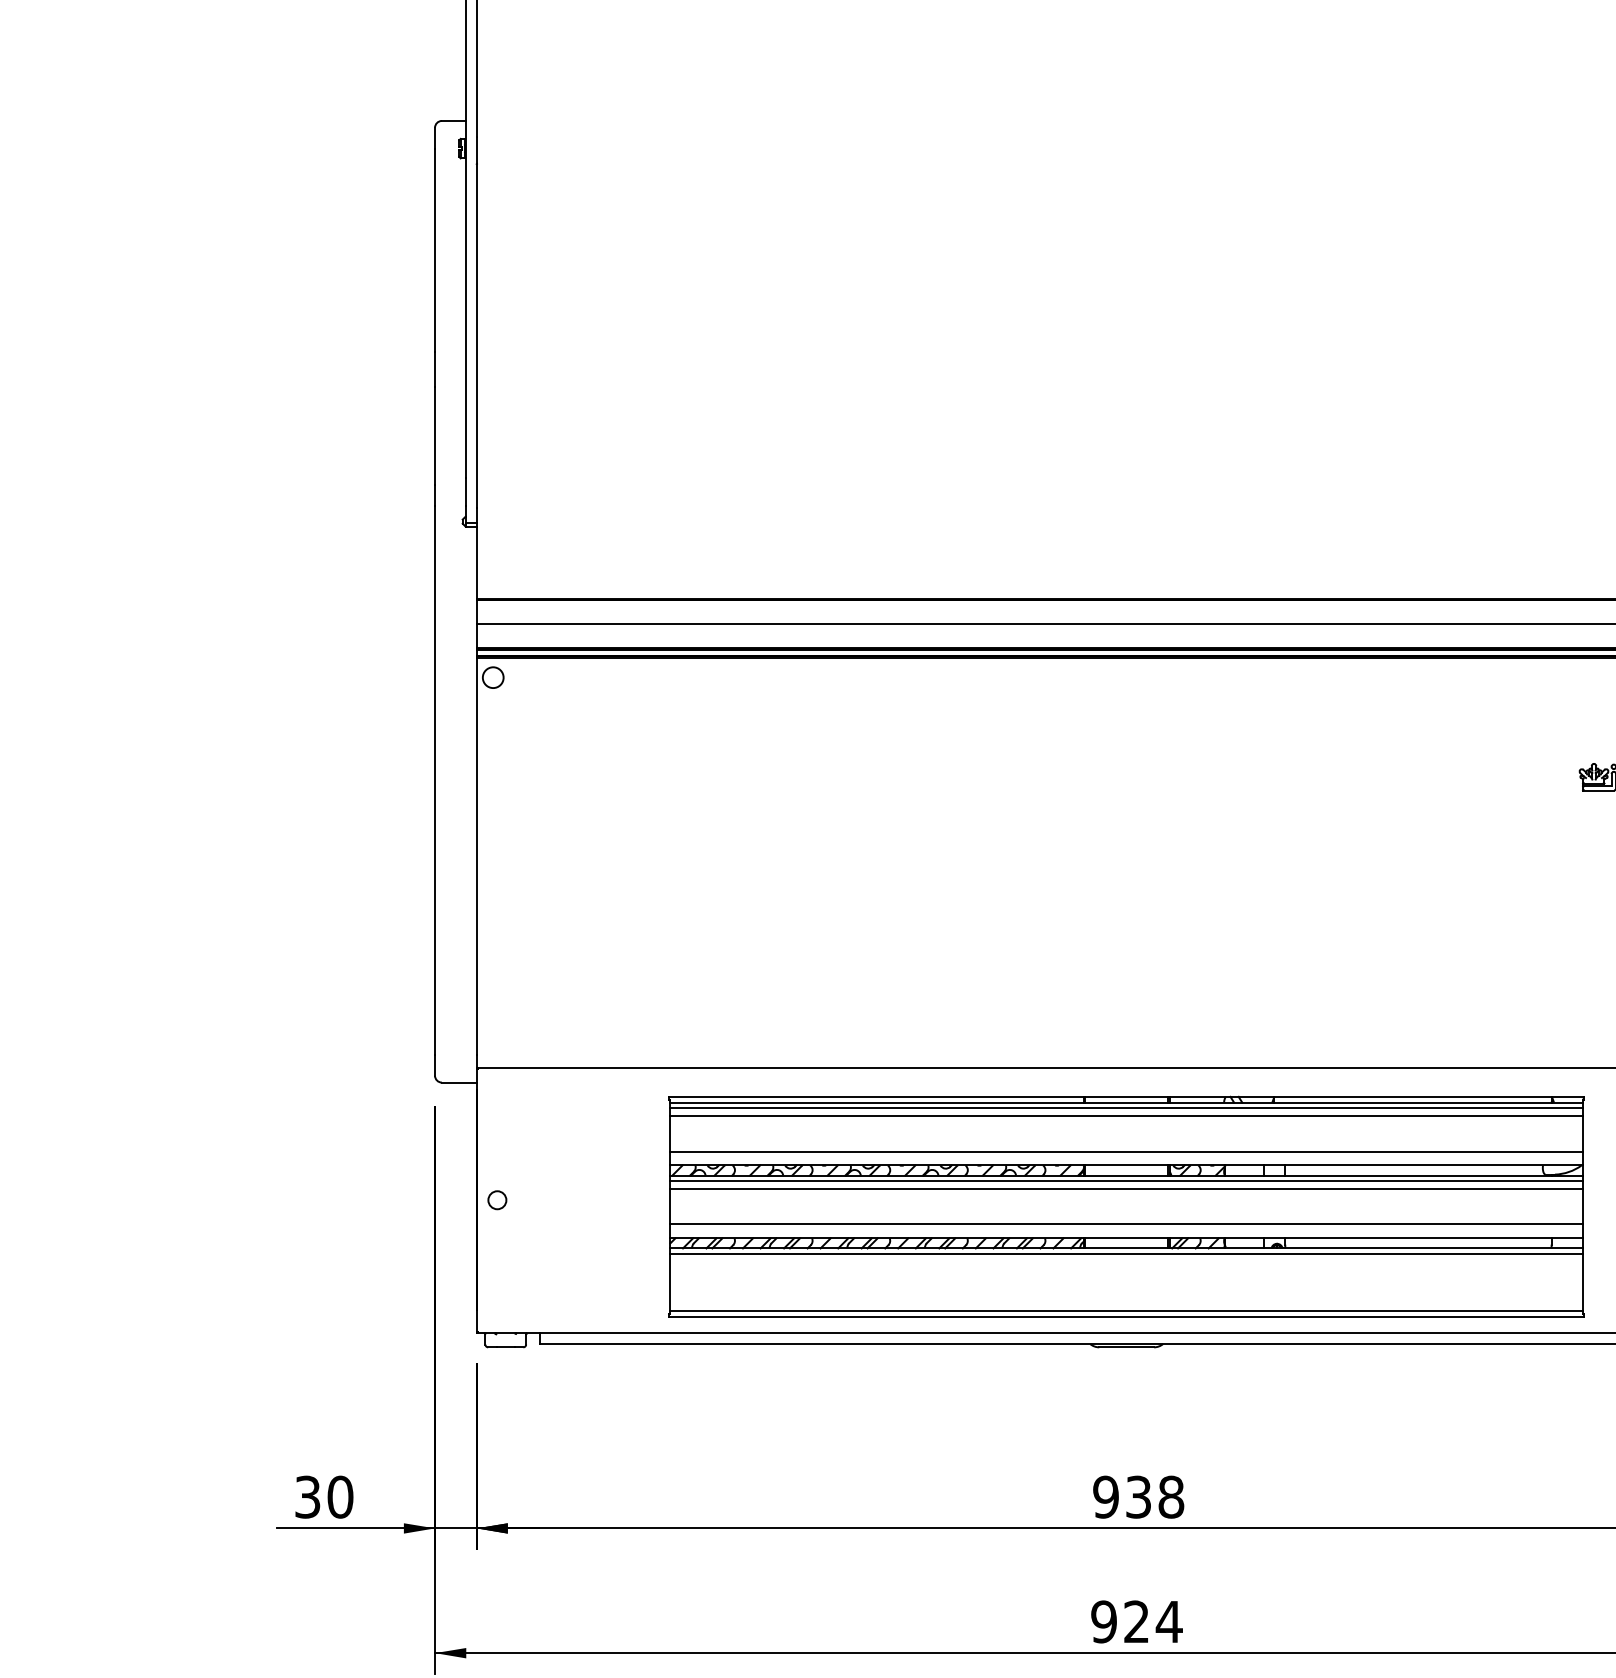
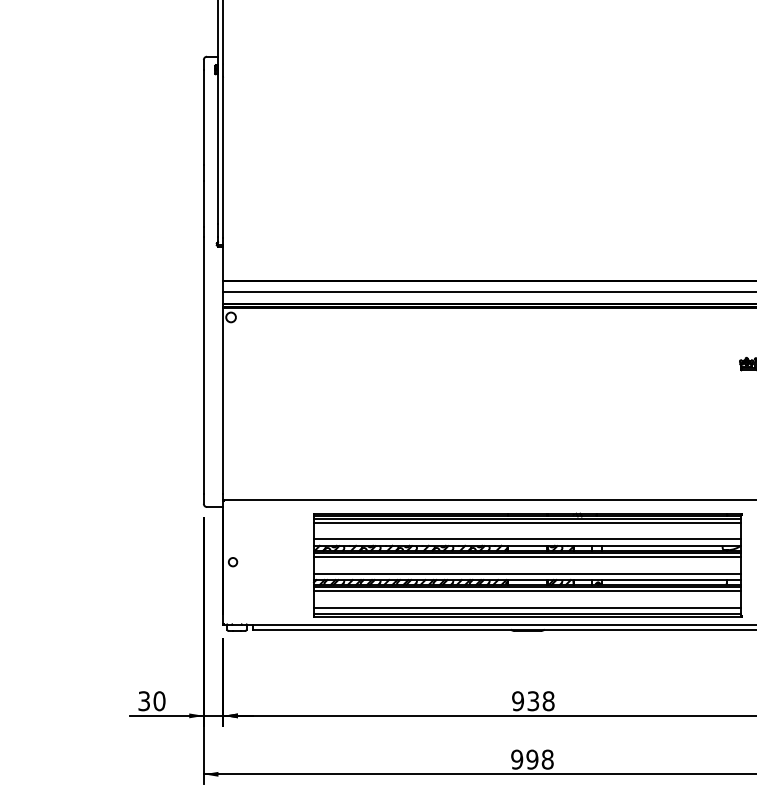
line: (1126, 1260) -> (527, 590), added
line: (1126, 1297) -> (527, 607), added
text: (1153, 1621) -> (540, 759), 924 -> 998

